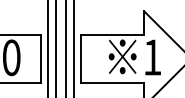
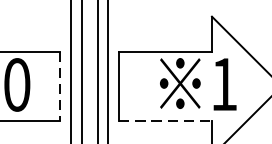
line: (41, 58) -> (61, 85), solid -> dashed
line: (112, 82) -> (165, 121), solid -> dashed

